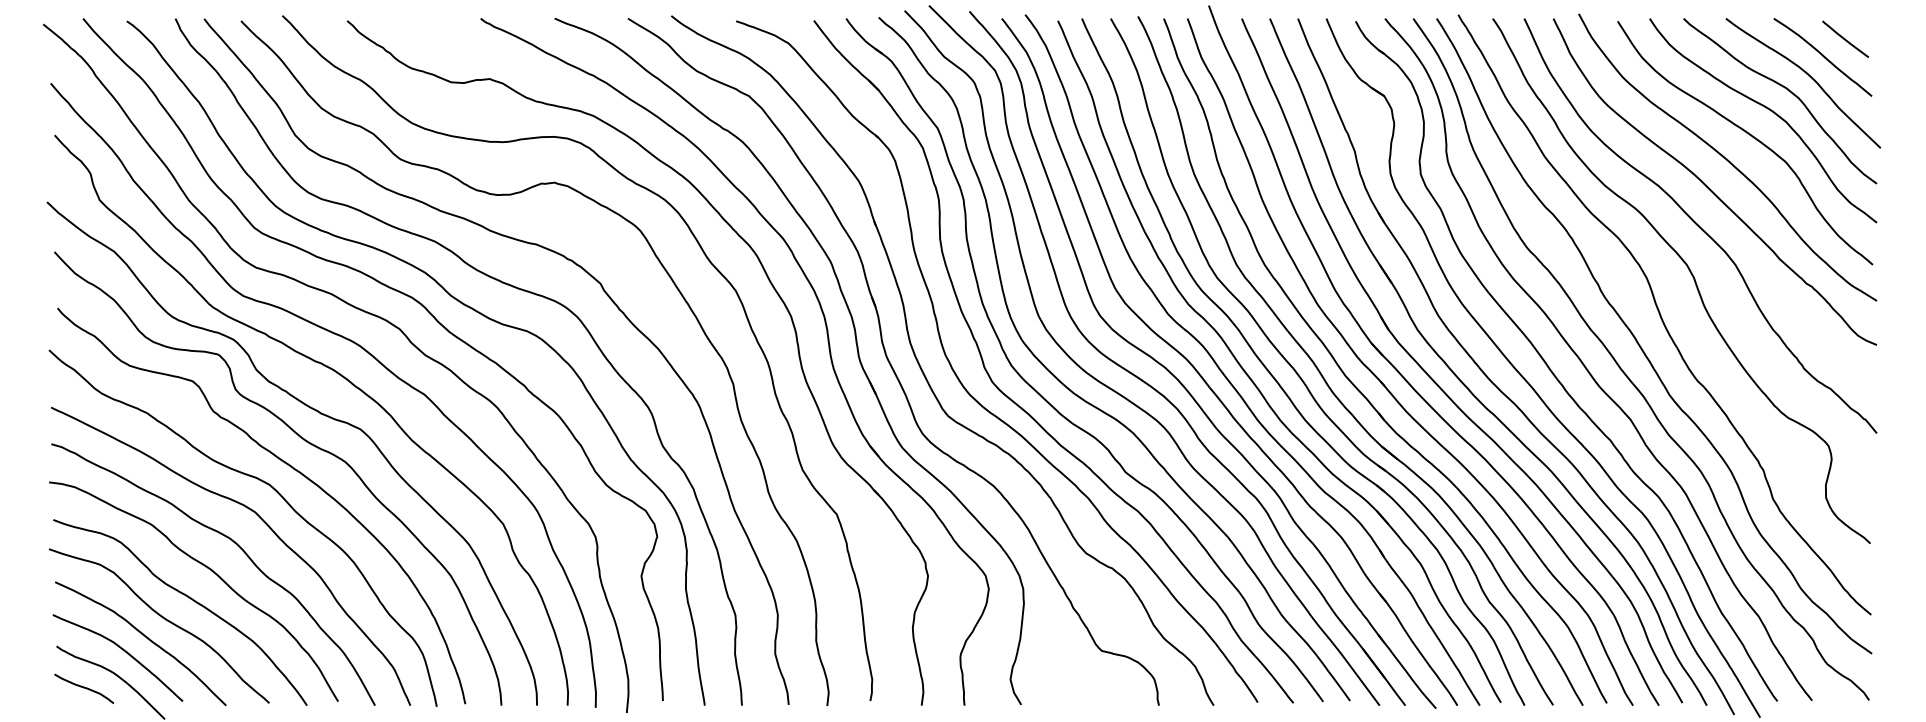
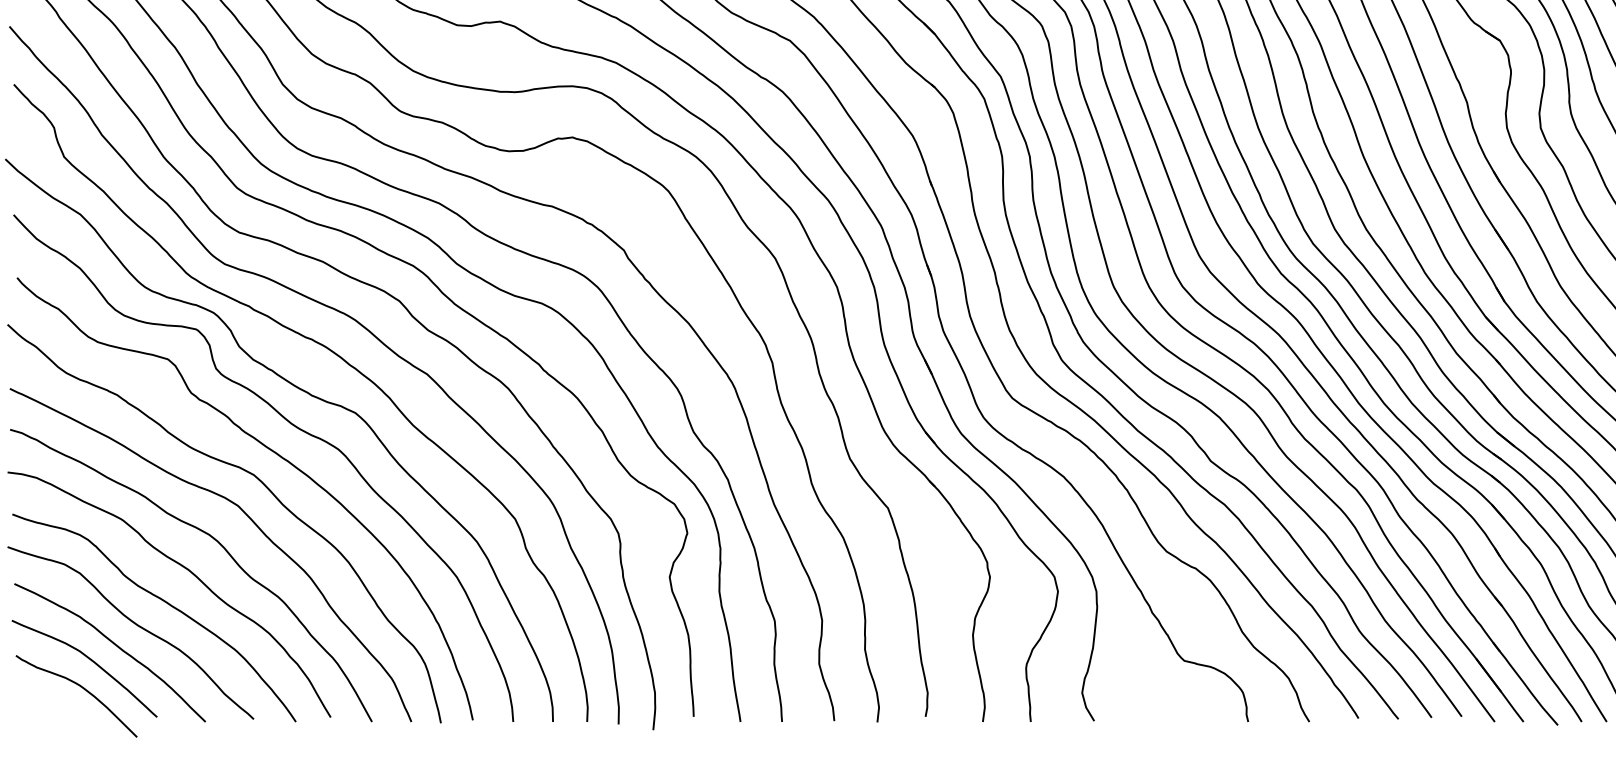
curve: (84, 688) -> (47, 702), removed

